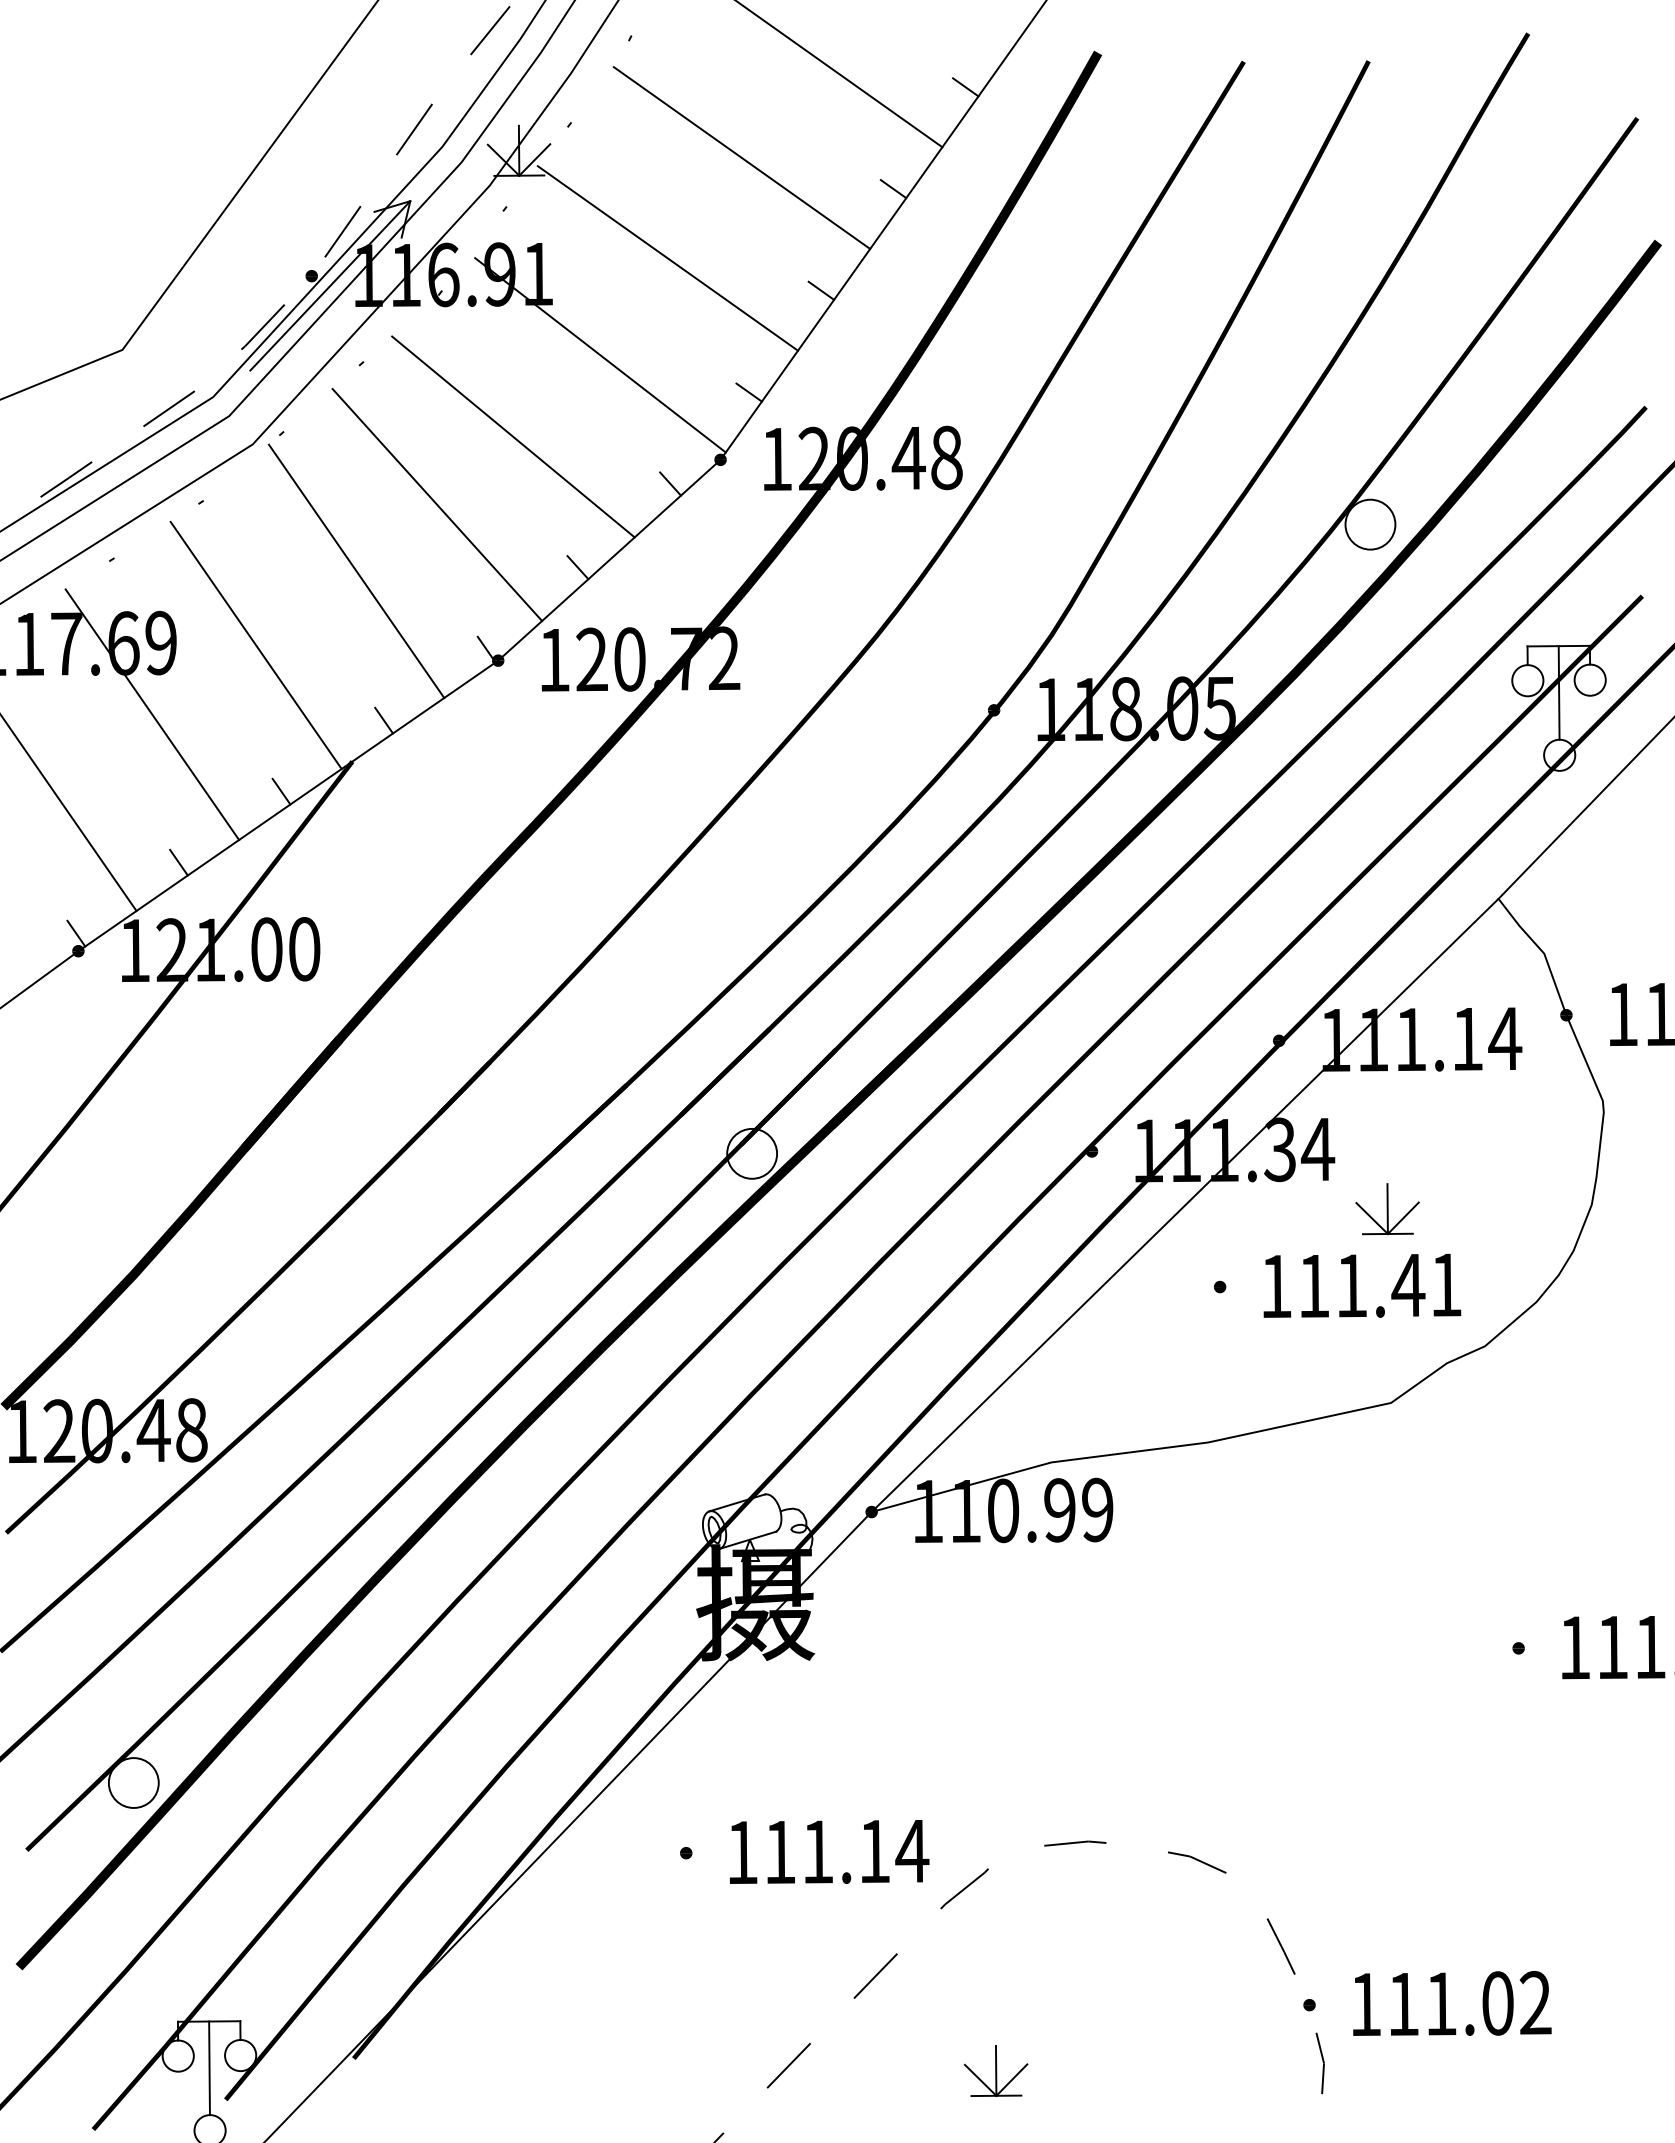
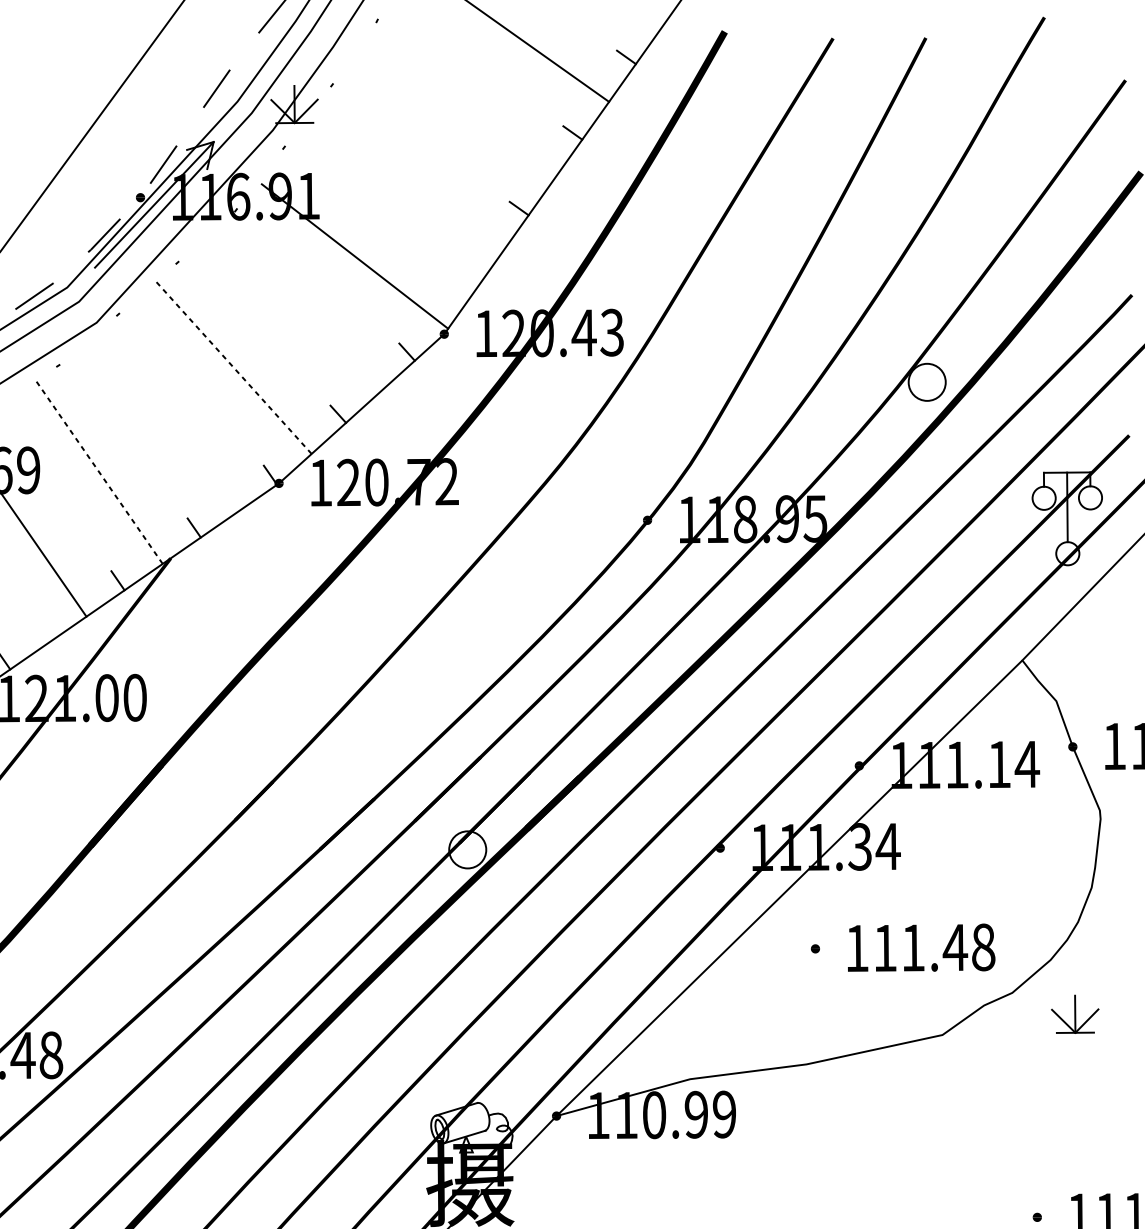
line: (741, 158) -> (459, 110), removed
line: (667, 258) -> (404, 184), removed
line: (748, 392) -> (465, 284), removed
line: (513, 436) -> (290, 316), removed
text: (946, 457) -> (612, 332), 120.48 -> 120.43
line: (437, 504) -> (233, 367), solid -> dashed
line: (356, 571) -> (173, 417), removed
line: (255, 645) -> (98, 472), solid -> dashed
text: (1182, 708) -> (787, 518), 118.05 -> 118.95
line: (178, 862) -> (41, 633), removed
part: (1387, 1209) -> (1075, 1014), moved
text: (1446, 1285) -> (983, 947), 111.41 -> 111.48

